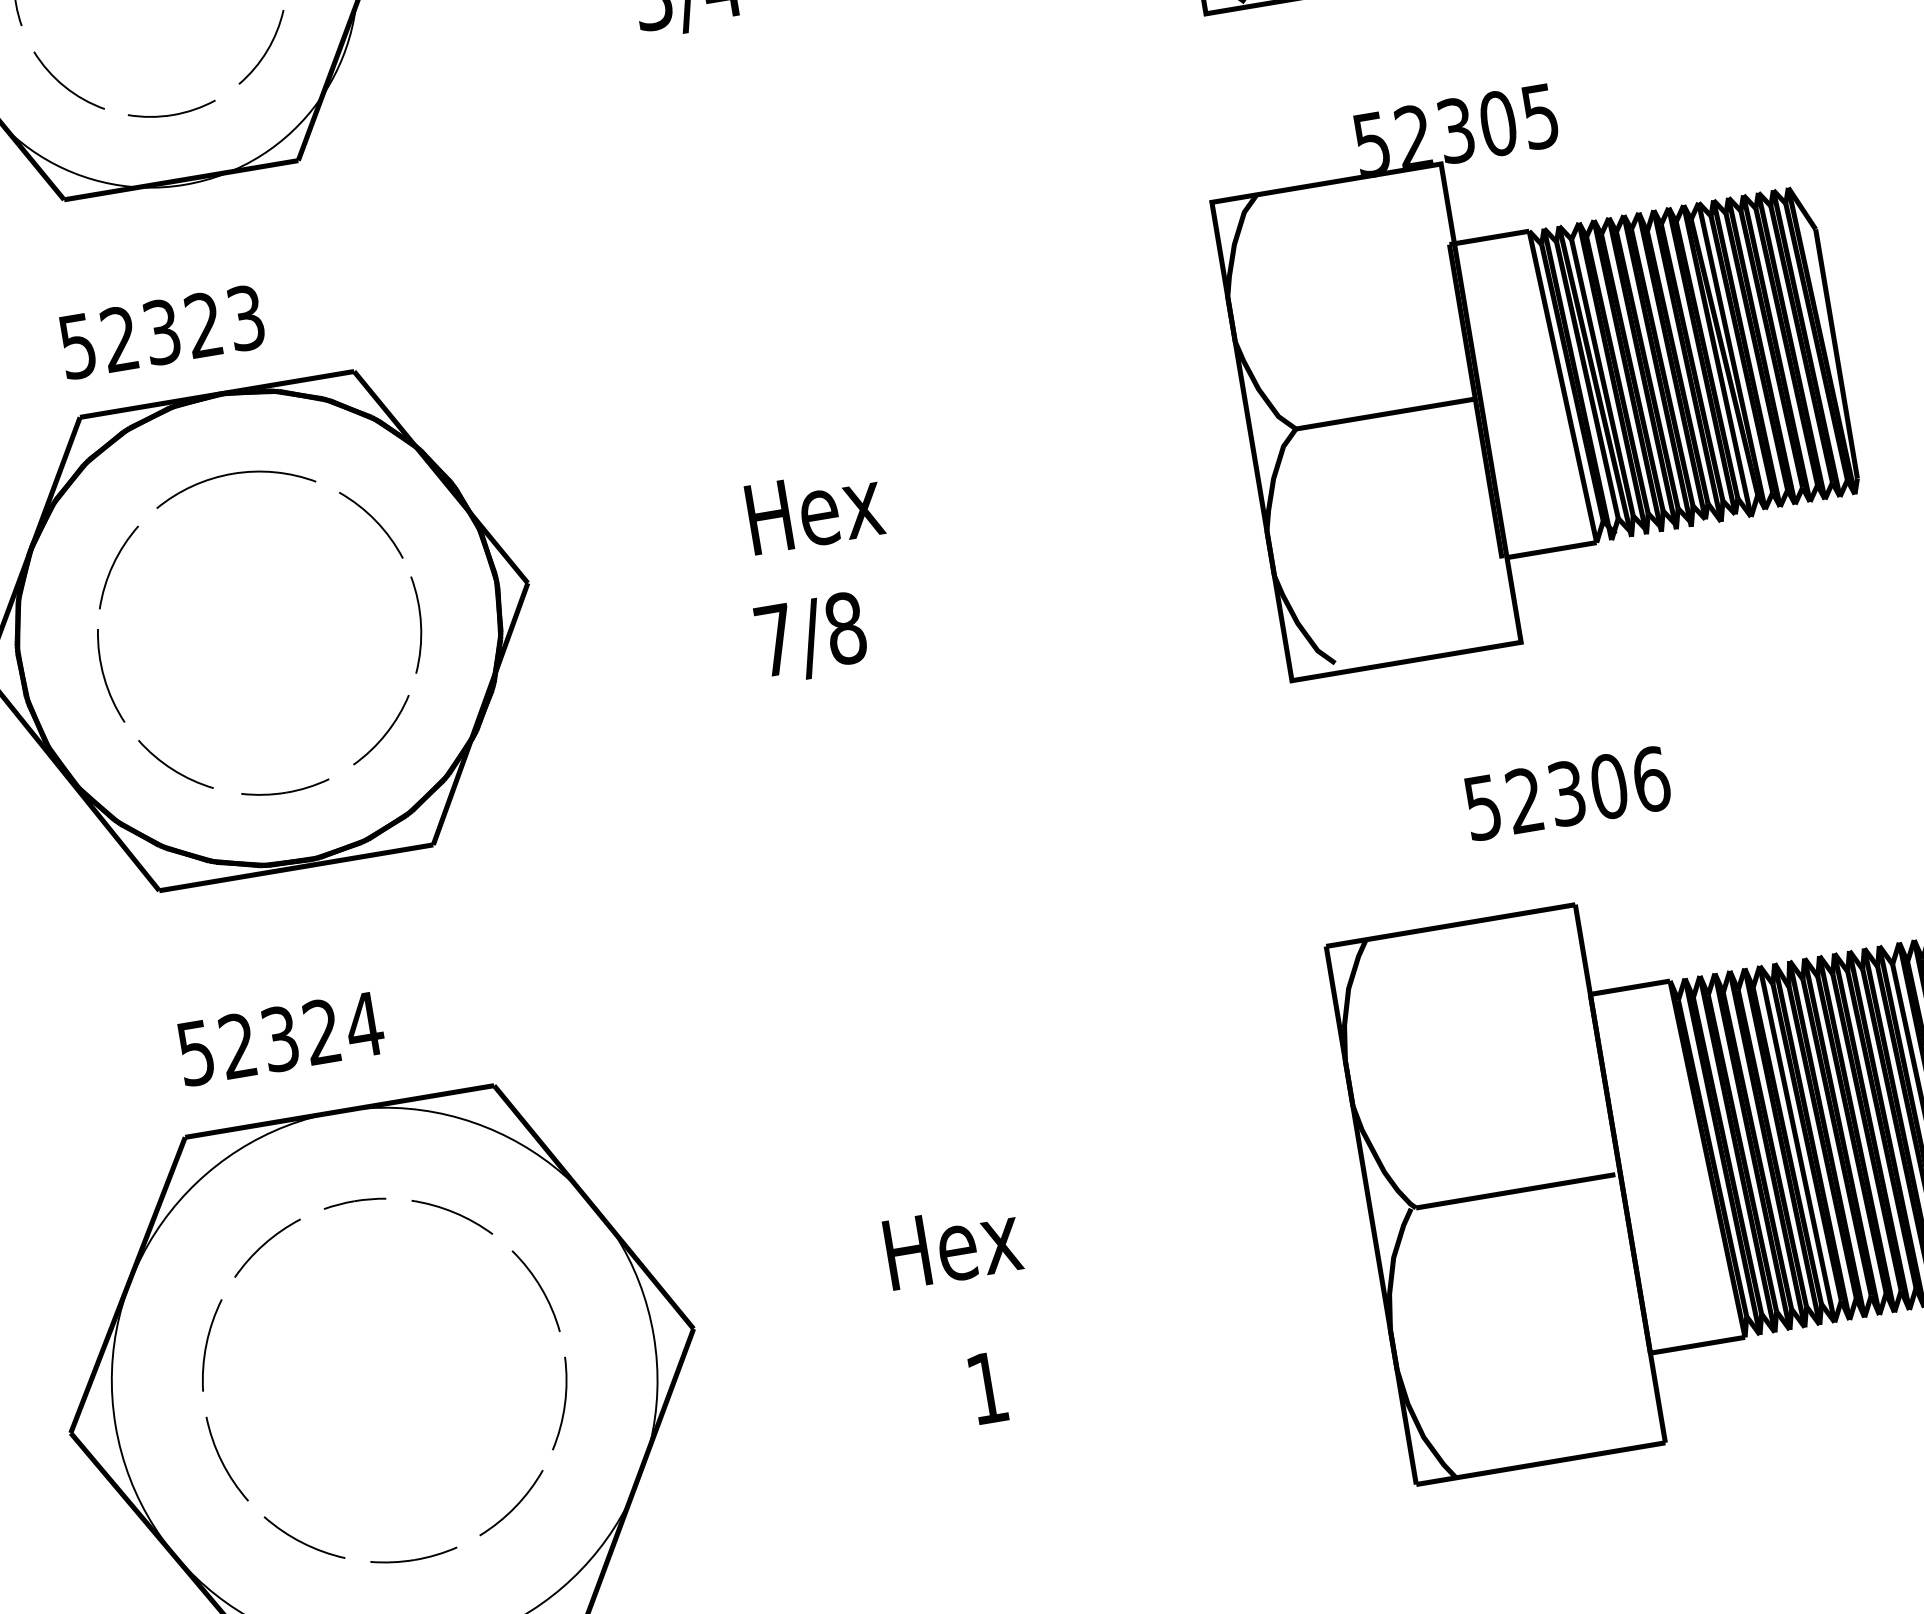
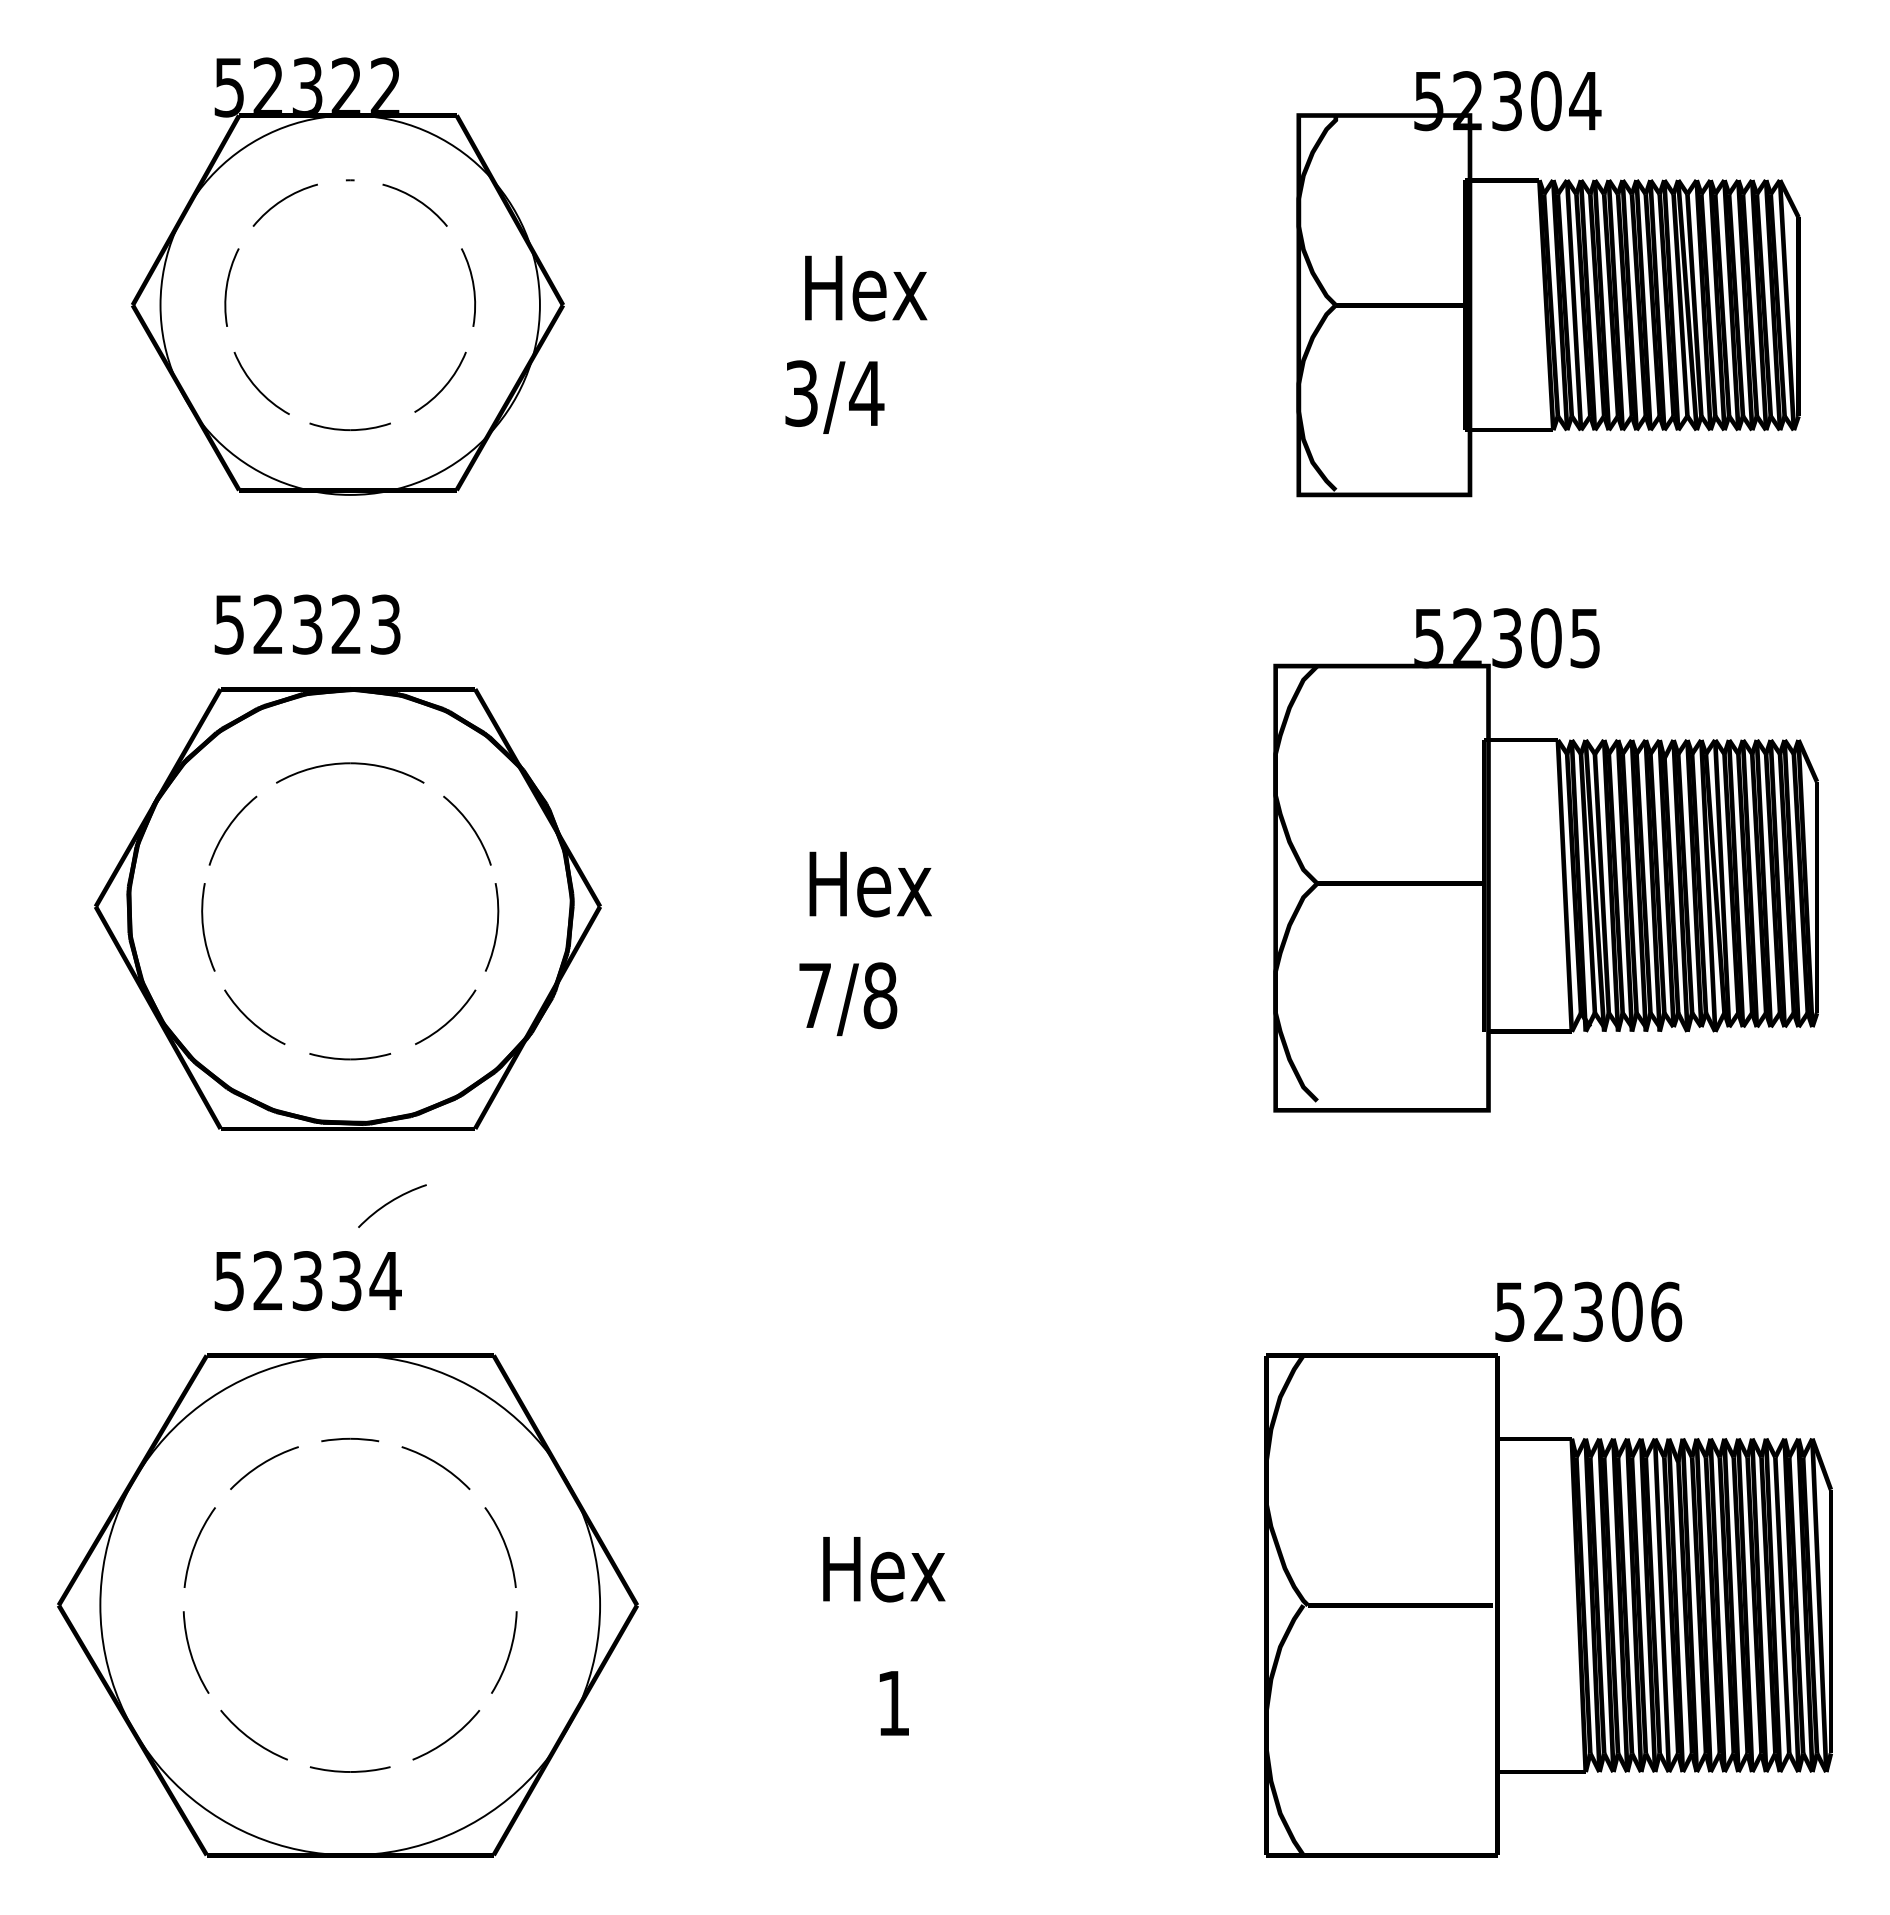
text: (1567, 793) -> (1588, 1311), moved
arc: (356, 939) -> (391, 1202), added
text: (322, 1032) -> (346, 1281), 52324 -> 52334

